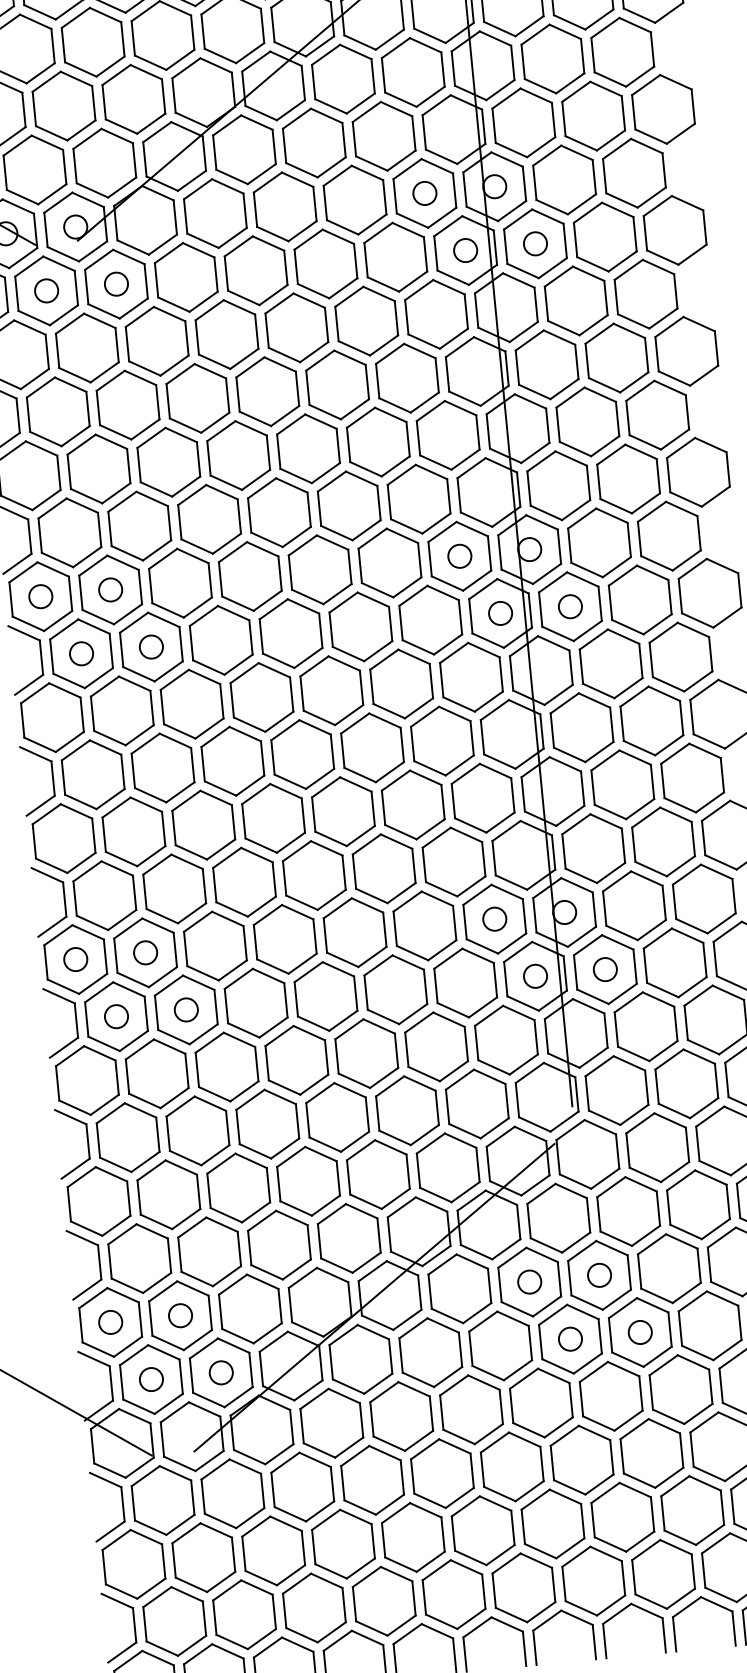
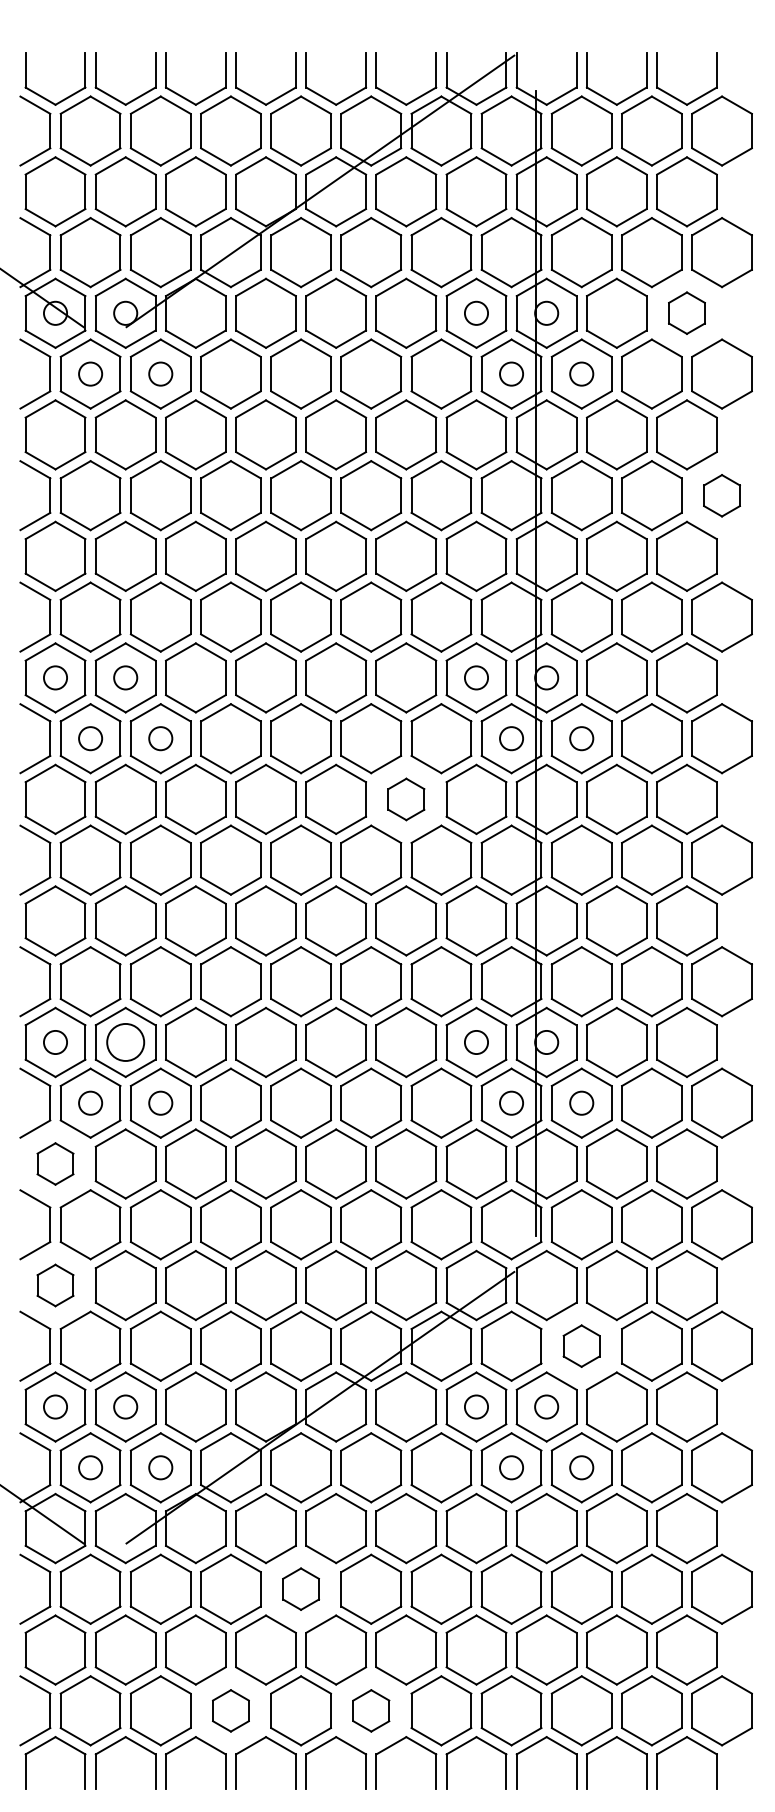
part: (633, 172) -> (686, 312), size x0.6
part: (686, 351) -> (721, 495), size x0.6
part: (401, 684) -> (406, 799), size x0.6
circle: (145, 952) -> (125, 1042), size x1.6
part: (87, 1080) -> (55, 1163), size x0.6
part: (99, 1201) -> (55, 1285), size x0.6
part: (628, 1210) -> (581, 1345), size x0.6
part: (371, 1479) -> (300, 1588), size x0.6
part: (454, 1594) -> (371, 1710), size x0.6
part: (313, 1607) -> (230, 1710), size x0.6

